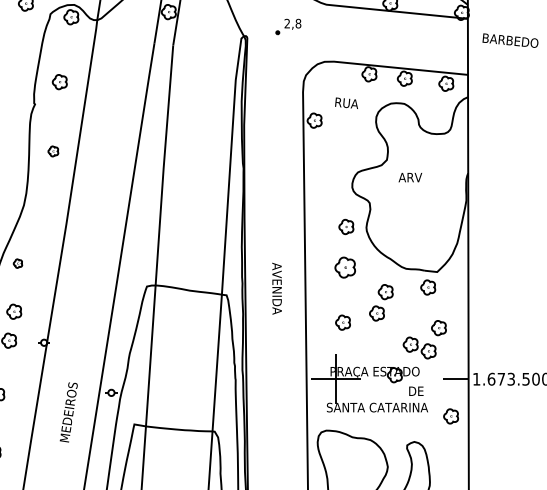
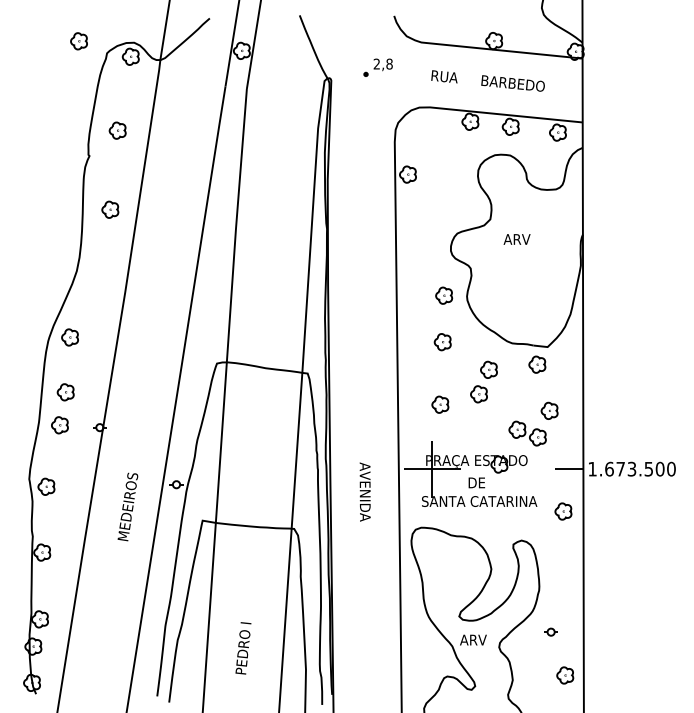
text: (509, 40) -> (512, 83), moved
text: (346, 103) -> (444, 76), moved
part: (53, 151) -> (110, 209), size x1.43
part: (17, 263) -> (69, 337), size x1.67
part: (344, 268) -> (442, 342), size x0.71
text: (276, 288) -> (364, 491), moved
text: (416, 390) -> (476, 482), moved

